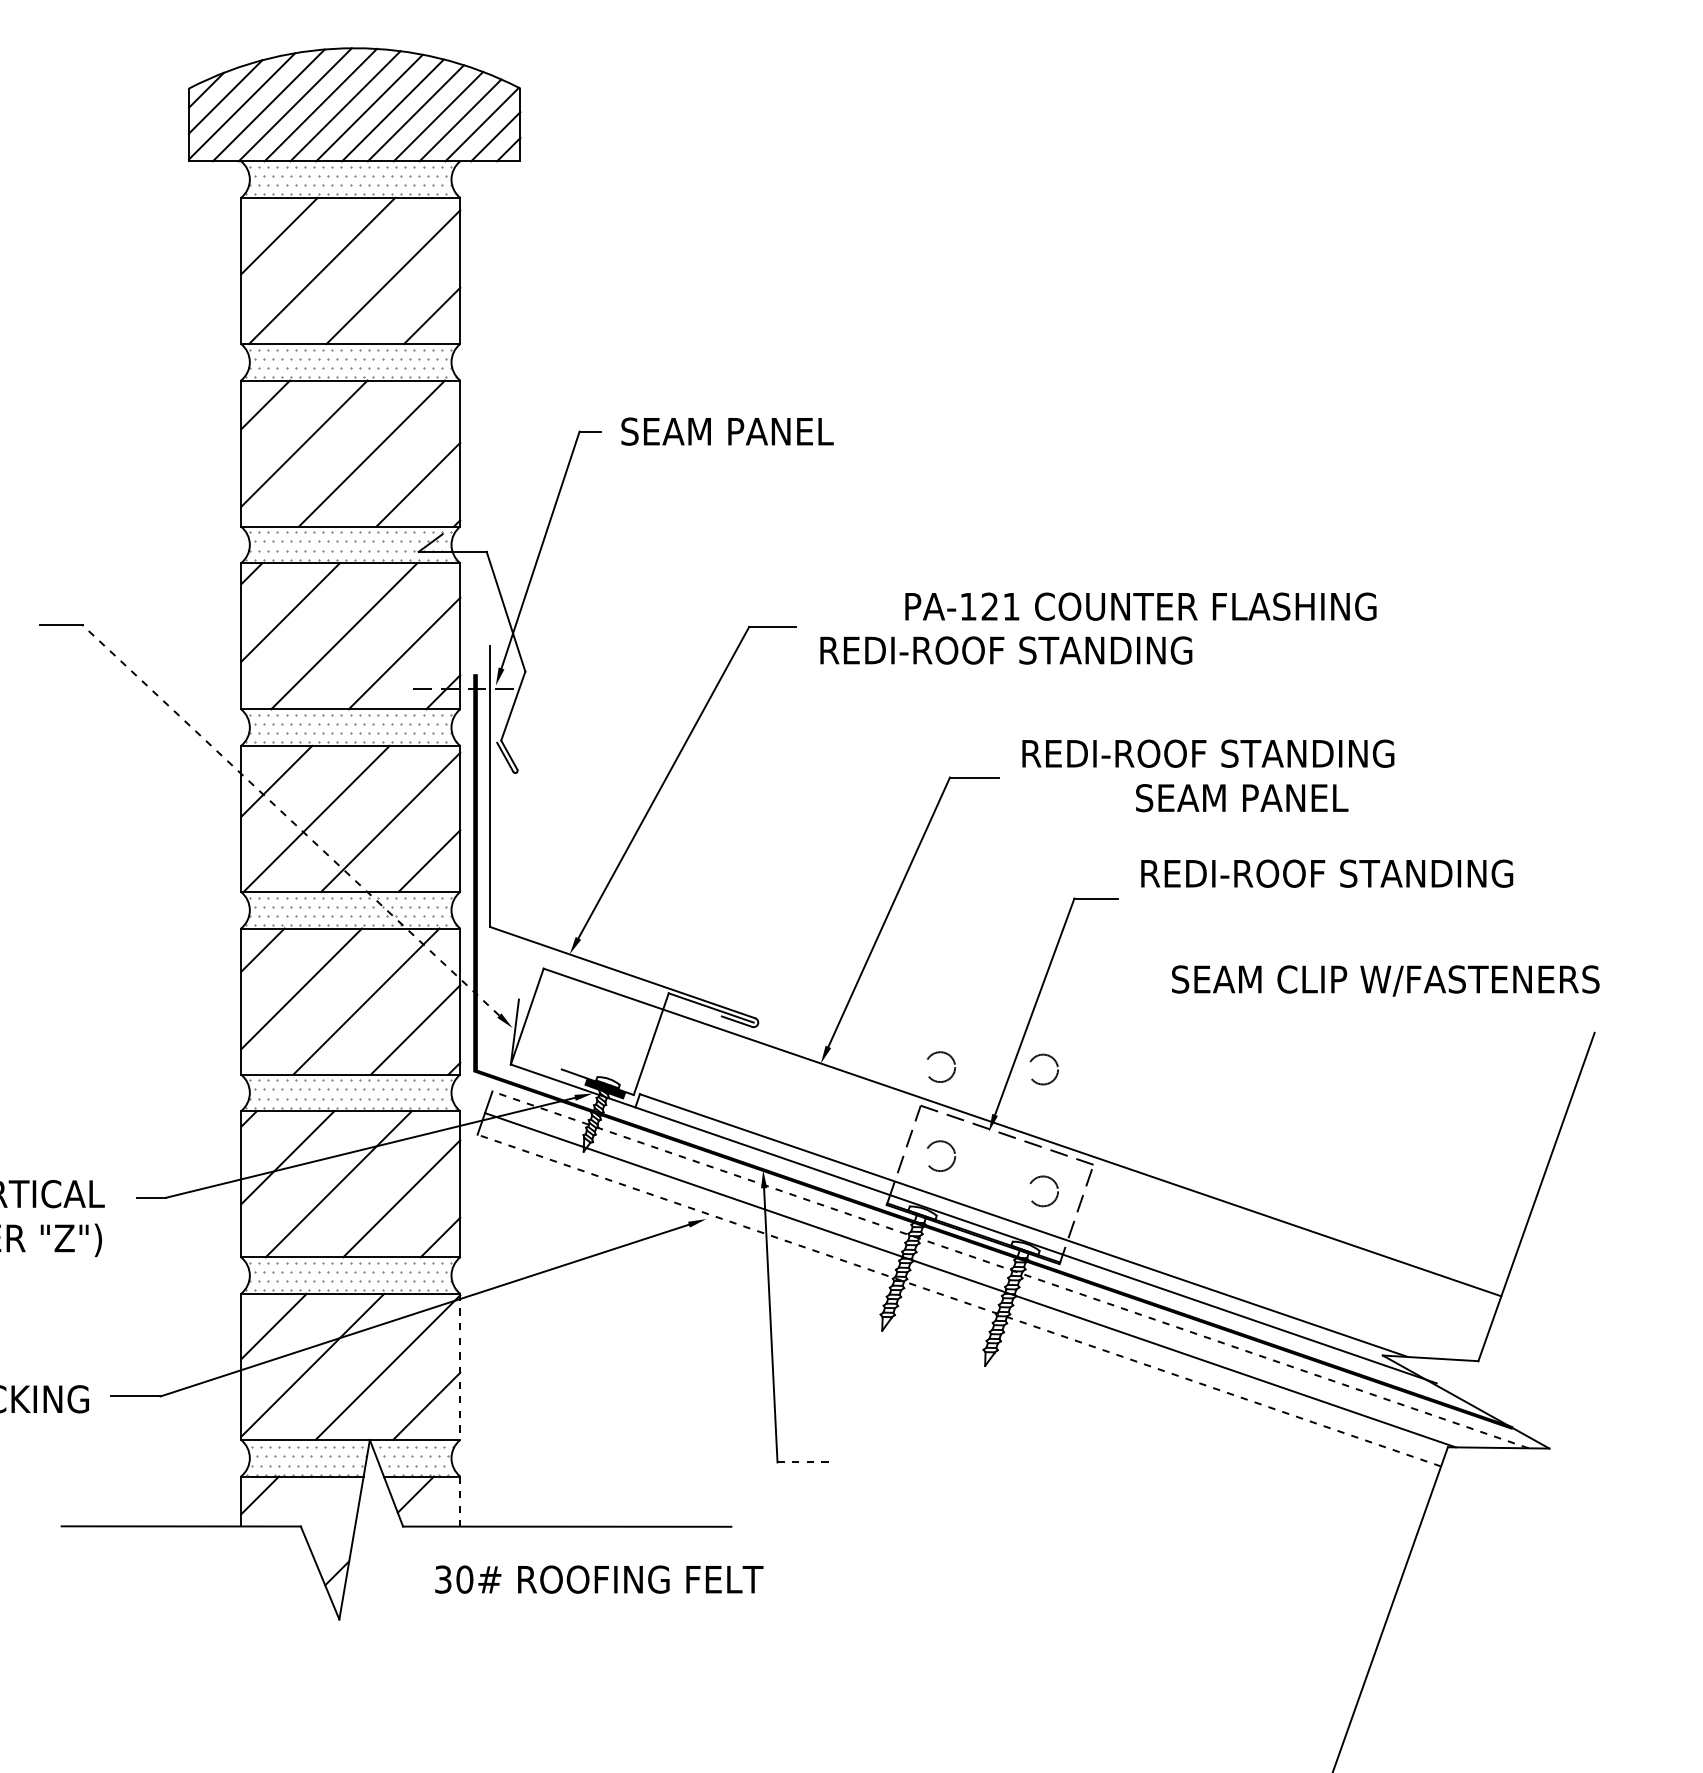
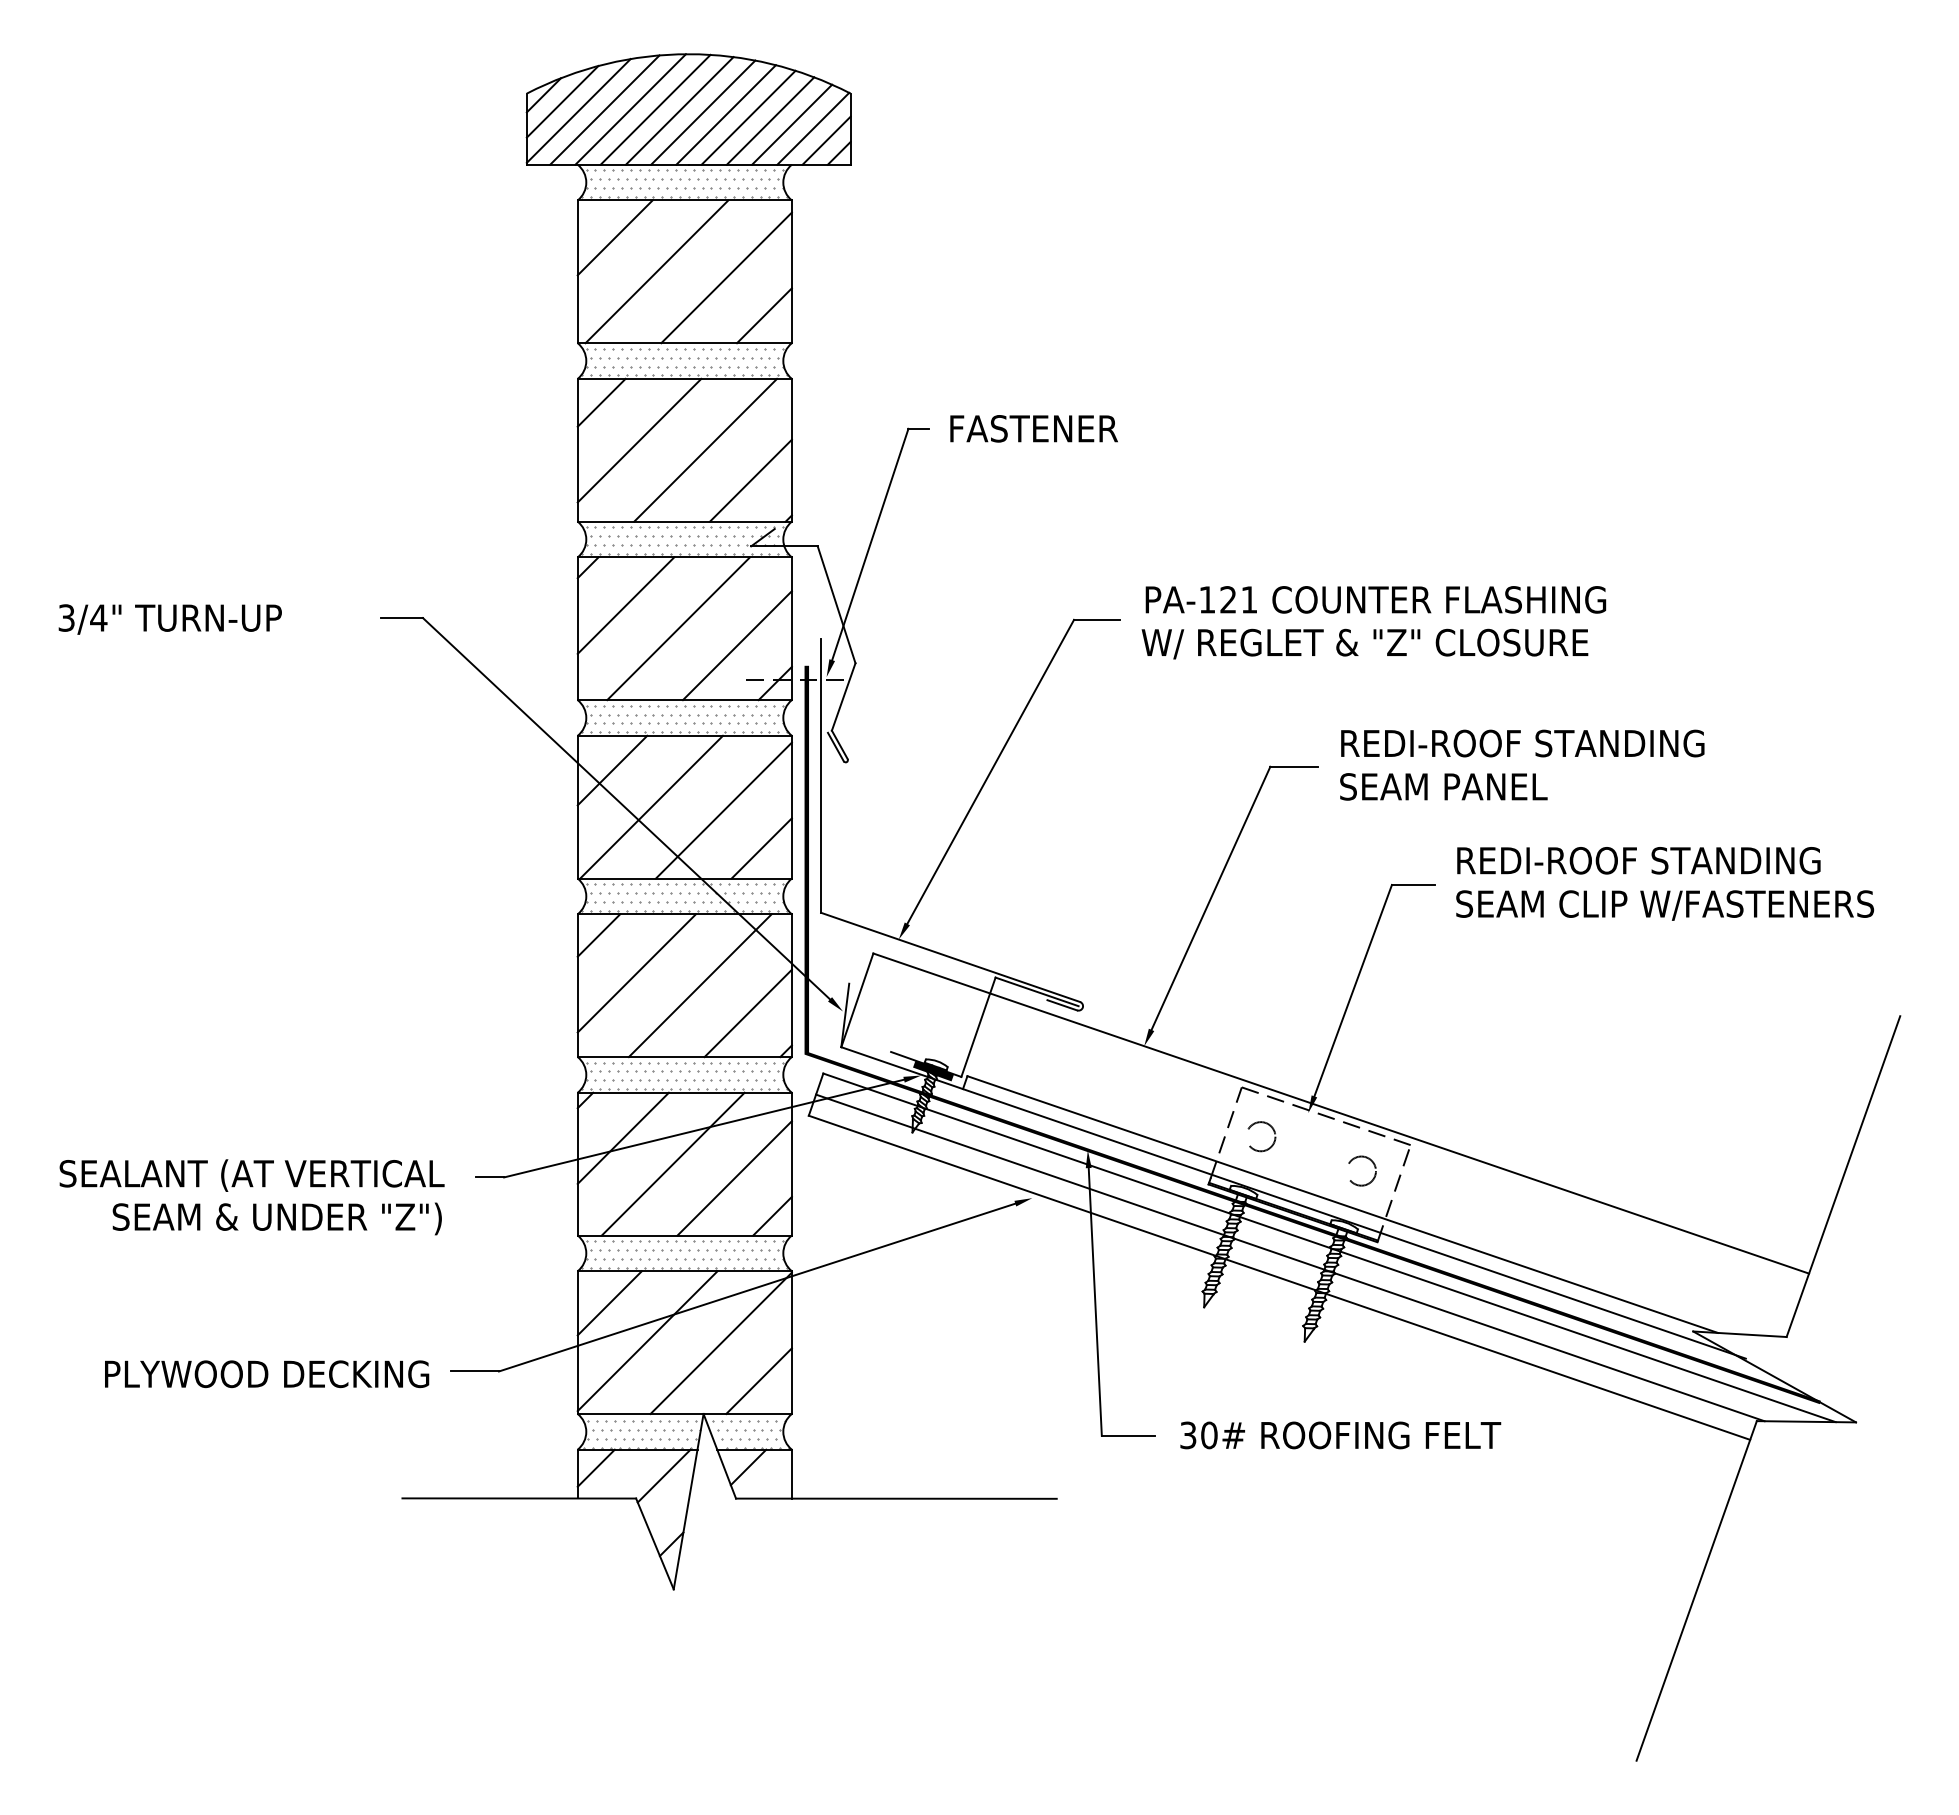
text: (727, 431) -> (1052, 428), SEAM PANEL -> FASTENER
text: (1140, 606) -> (1375, 599), moved
text: (1046, 651) -> (1364, 643), REDI-ROOF STANDING -> W/ REGLET & "Z" CLOSURE
text: (1241, 797) -> (1443, 786), moved
line: (291, 820) -> (626, 808), dashed -> solid
text: (1386, 980) -> (1665, 905), moved
circle: (940, 1066) -> (1261, 1049), removed
circle: (1044, 1068) -> (1362, 1051), removed
line: (1010, 1269) -> (1329, 1247), dashed -> solid
line: (959, 1300) -> (1279, 1277), dashed -> solid
line: (459, 1367) -> (791, 1343), dashed -> solid
line: (804, 1461) -> (1128, 1435), dashed -> solid
line: (459, 1501) -> (791, 1474), dashed -> solid
line: (328, 1502) -> (663, 1475), added
text: (599, 1579) -> (1340, 1435), moved

